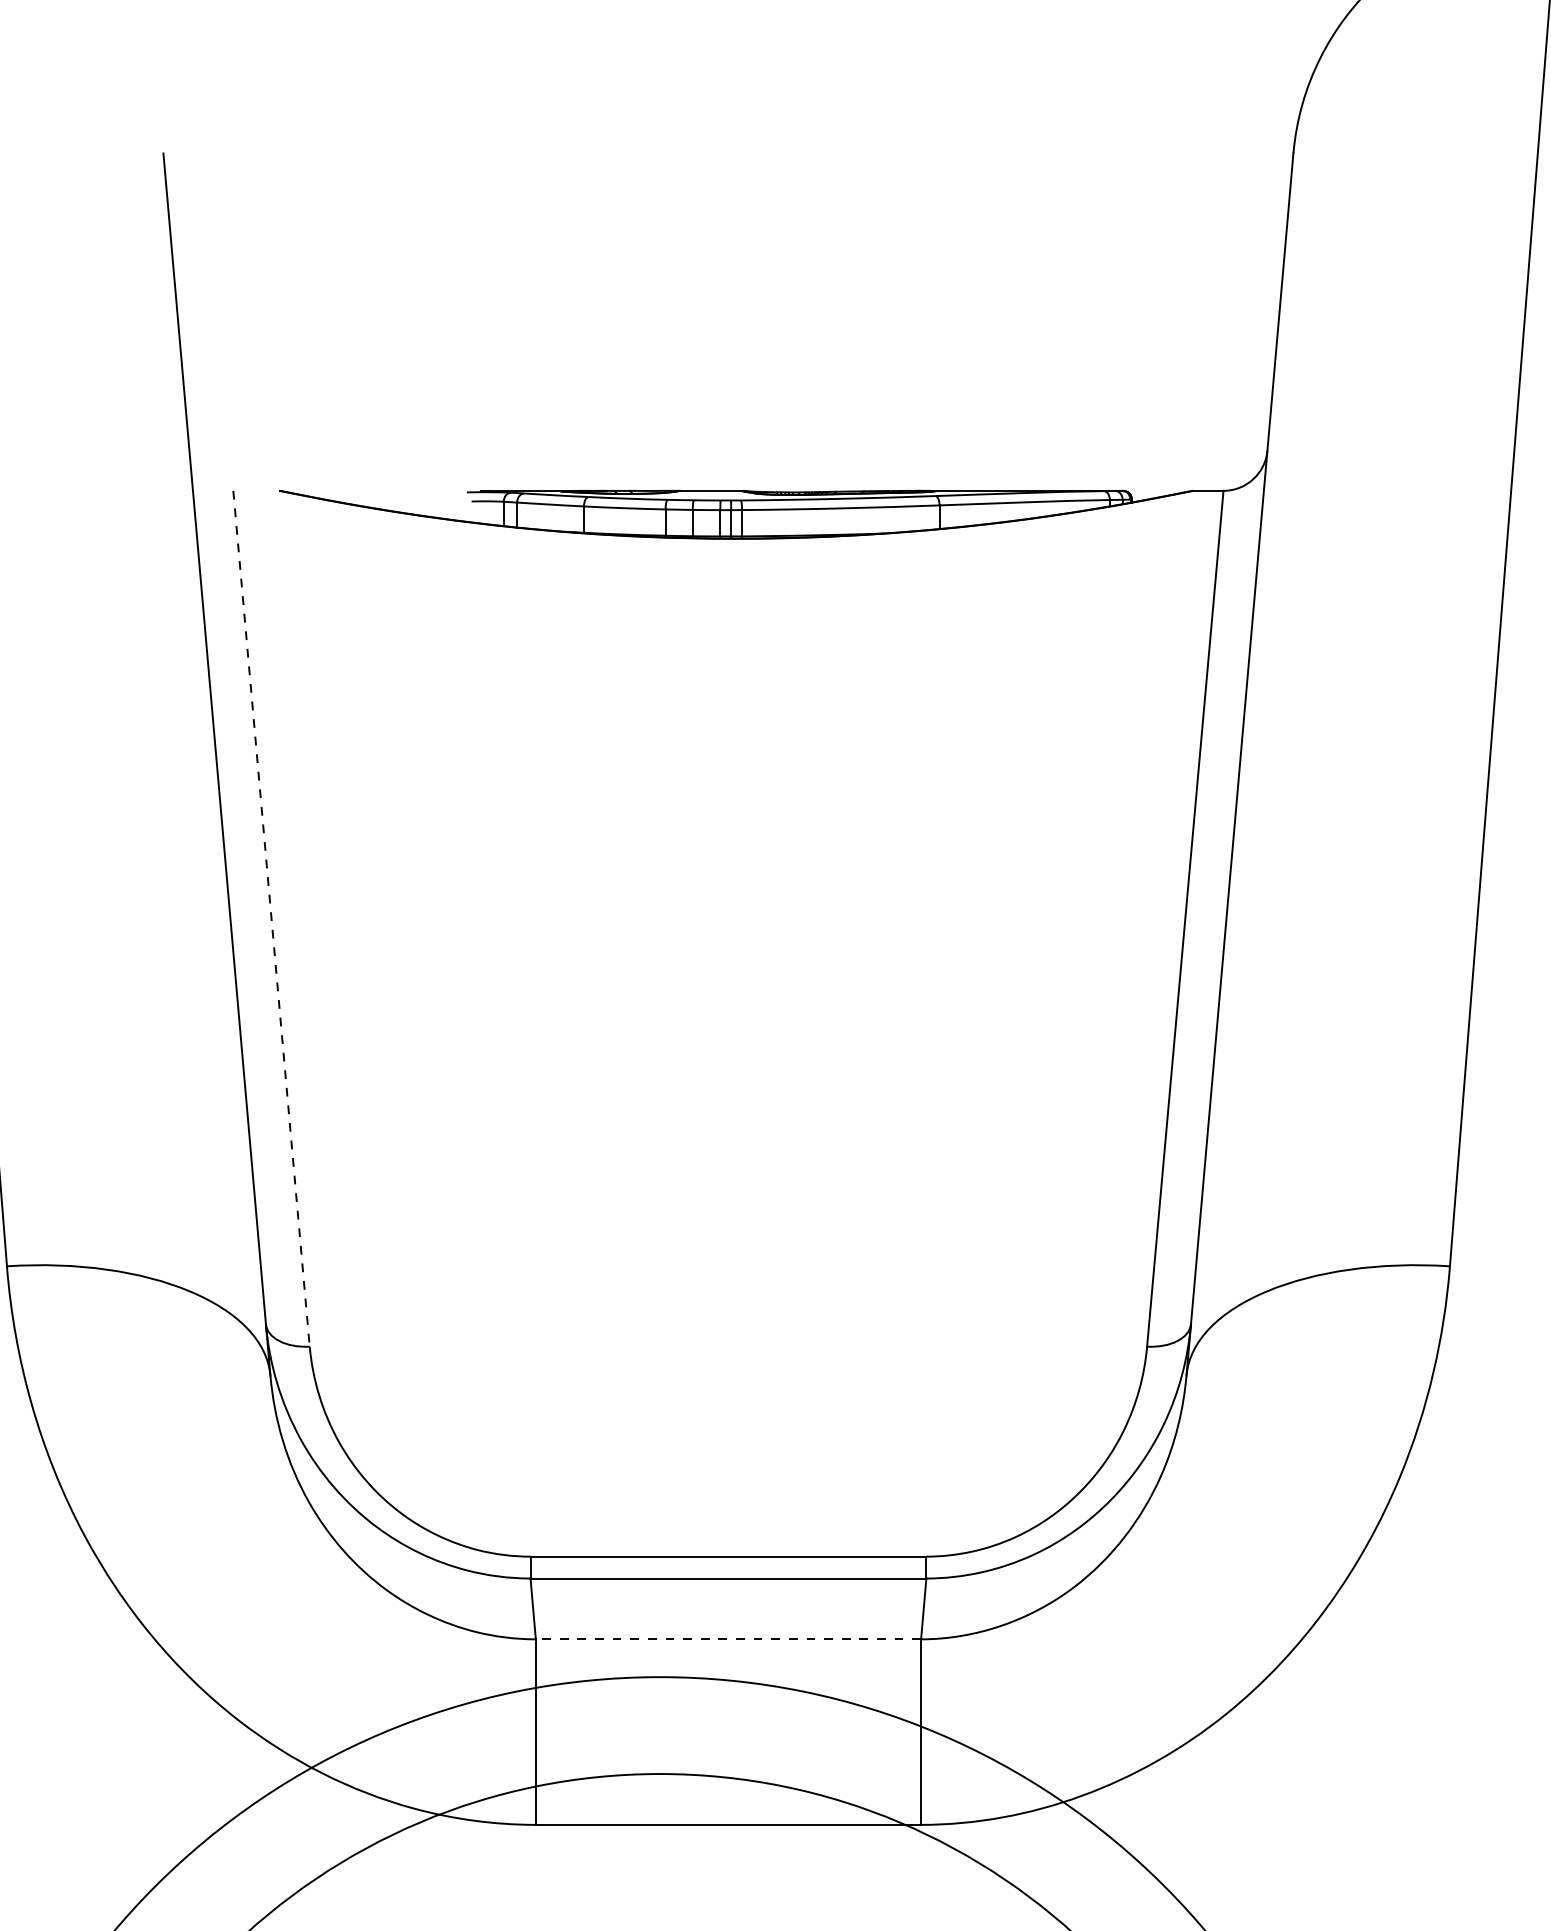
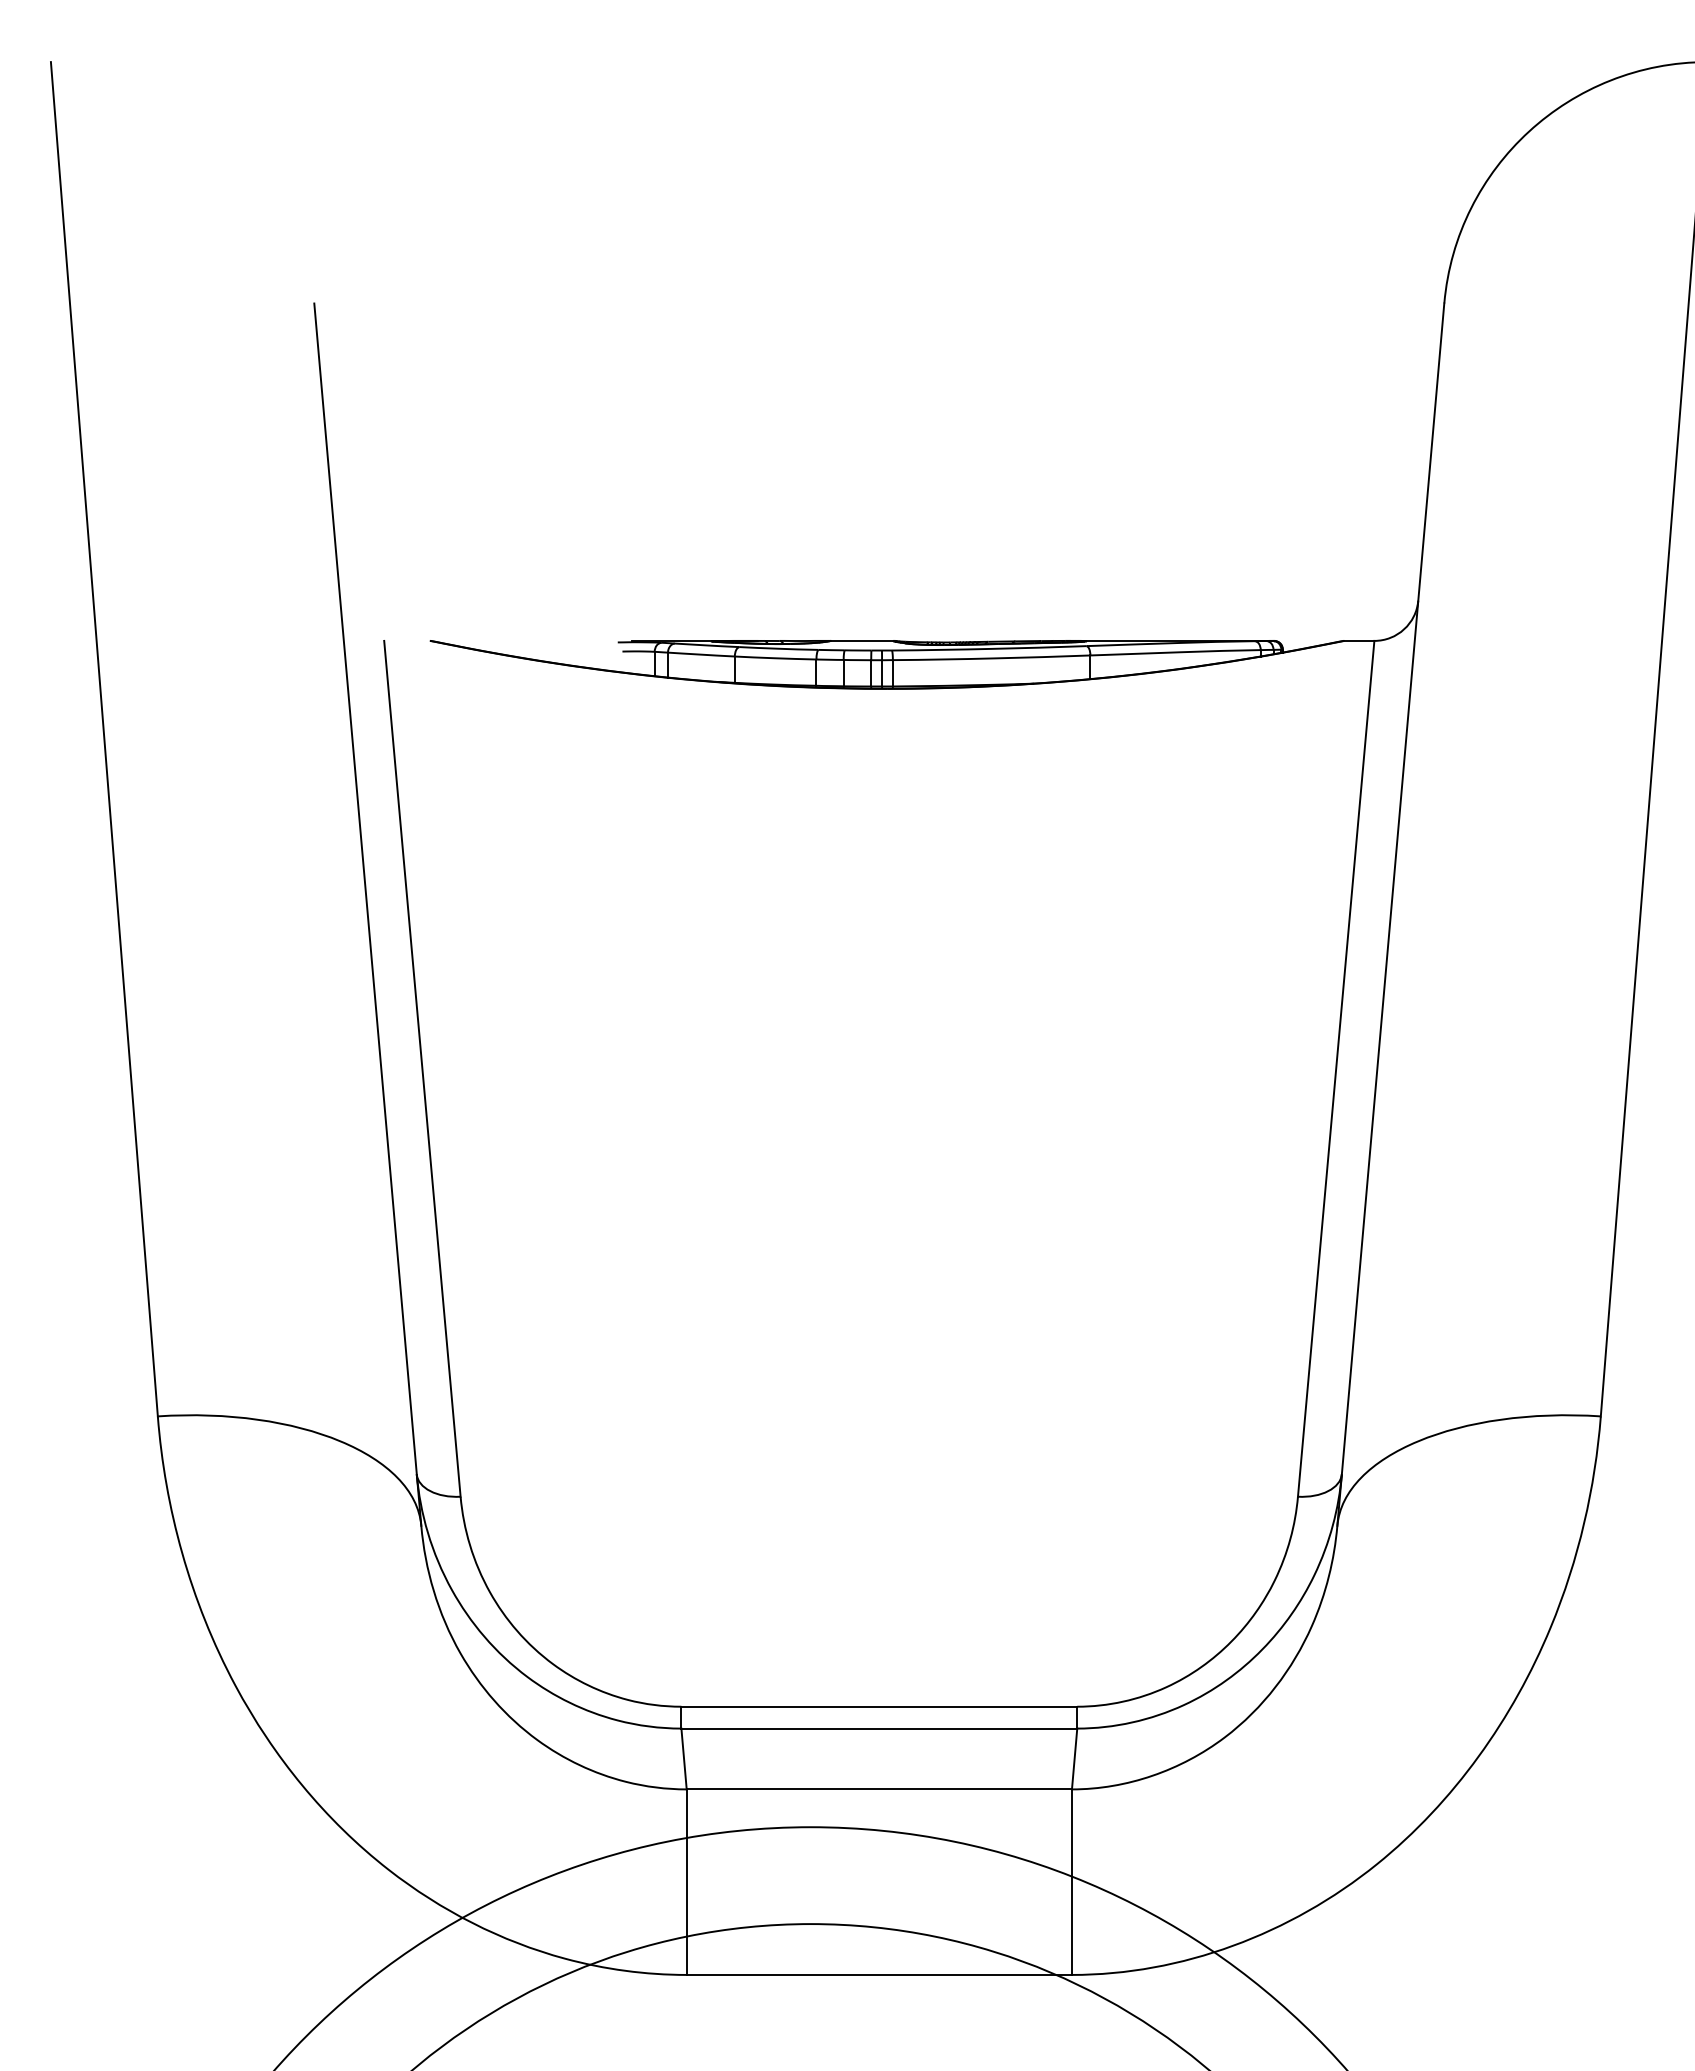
line: (271, 918) -> (422, 1068), dashed -> solid
line: (728, 1639) -> (879, 1789), dashed -> solid

